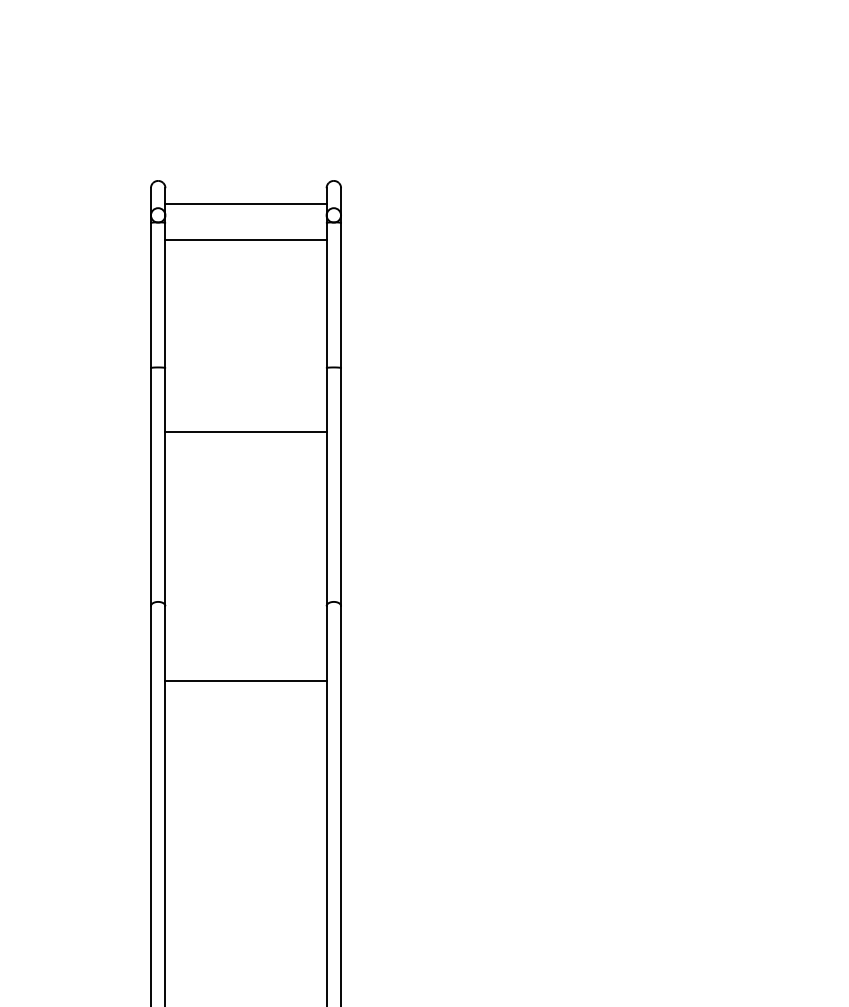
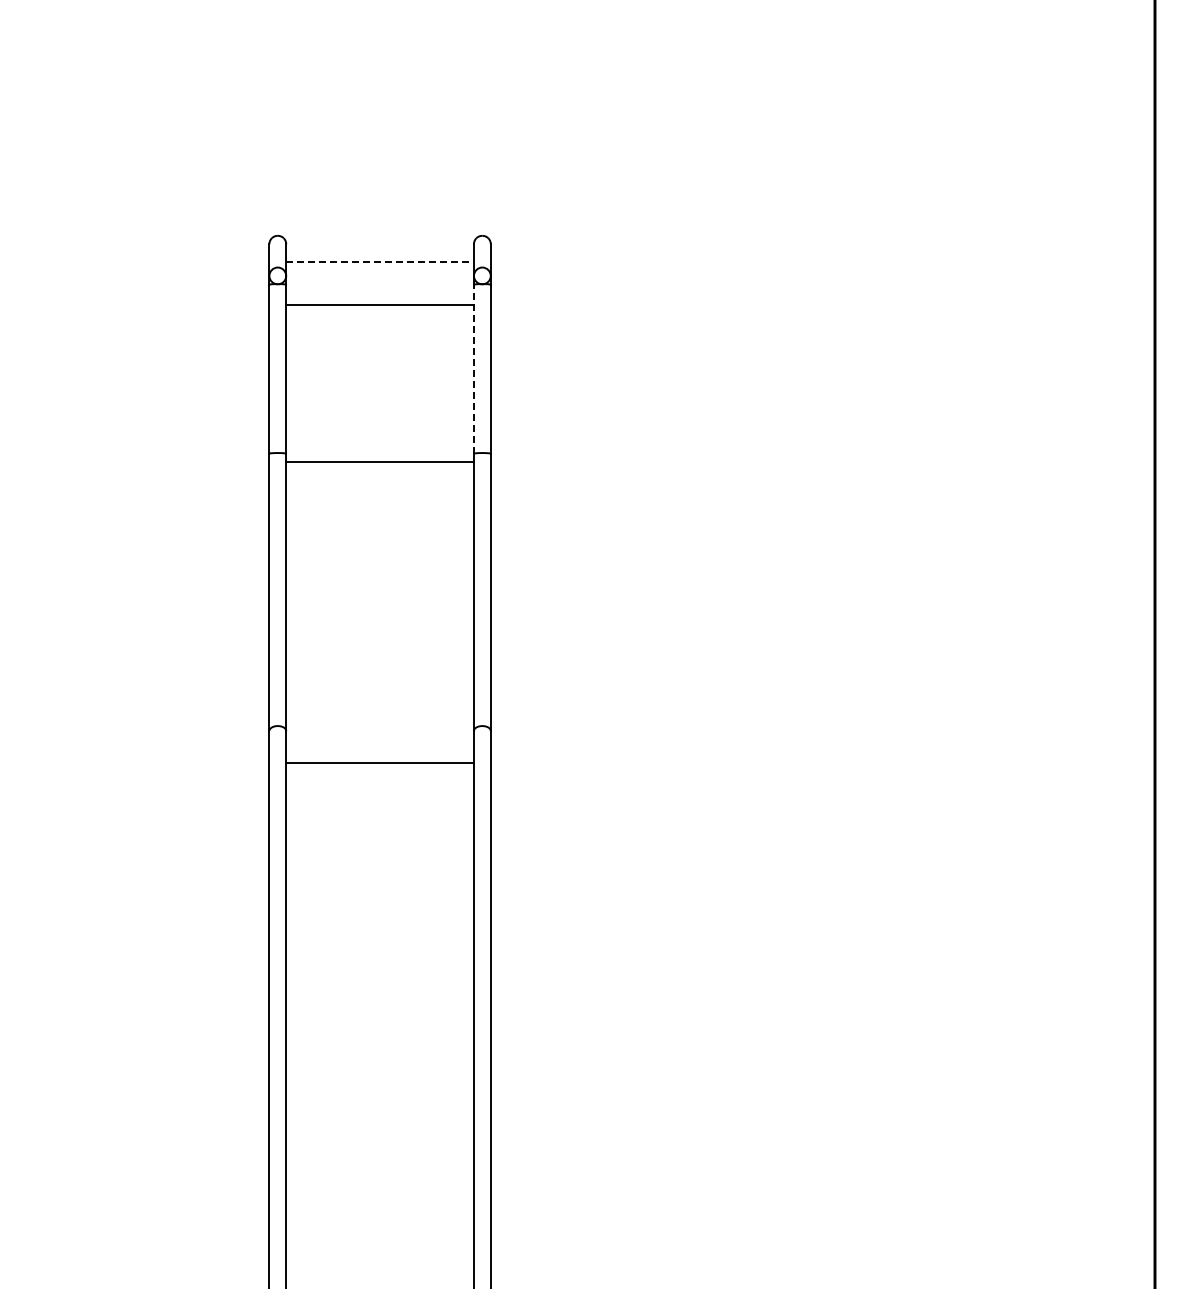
line: (246, 203) -> (380, 262), solid -> dashed
line: (326, 294) -> (473, 368), solid -> dashed
line: (245, 431) -> (379, 461), moved
line: (245, 681) -> (379, 762), moved

